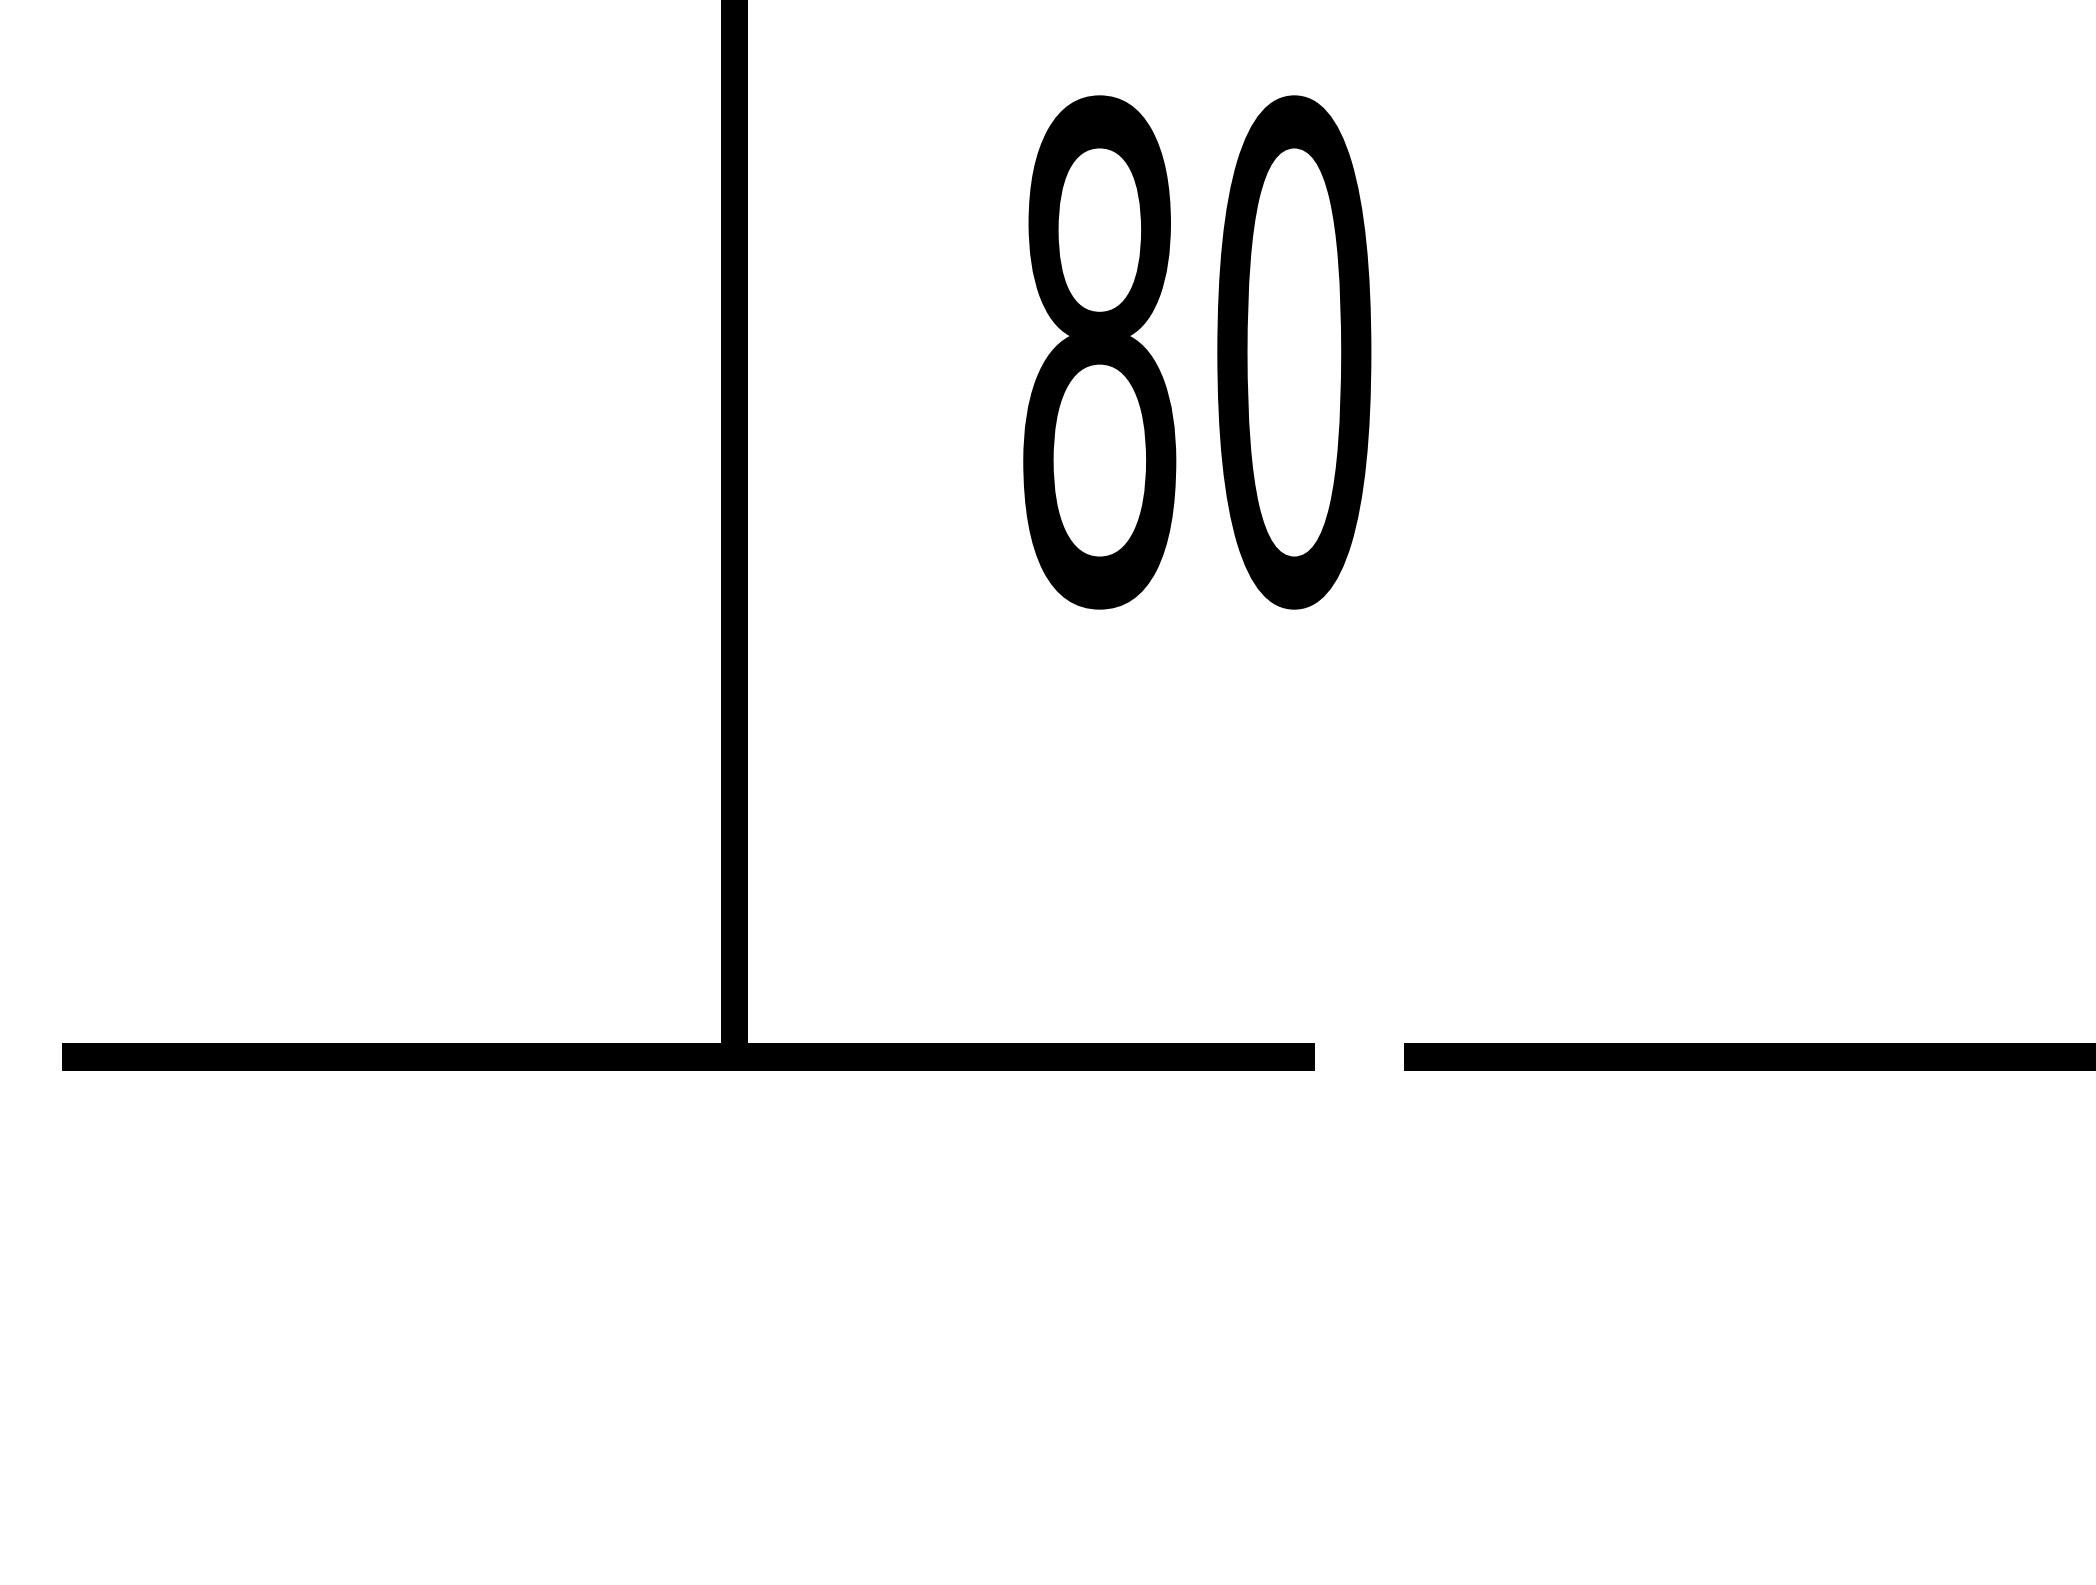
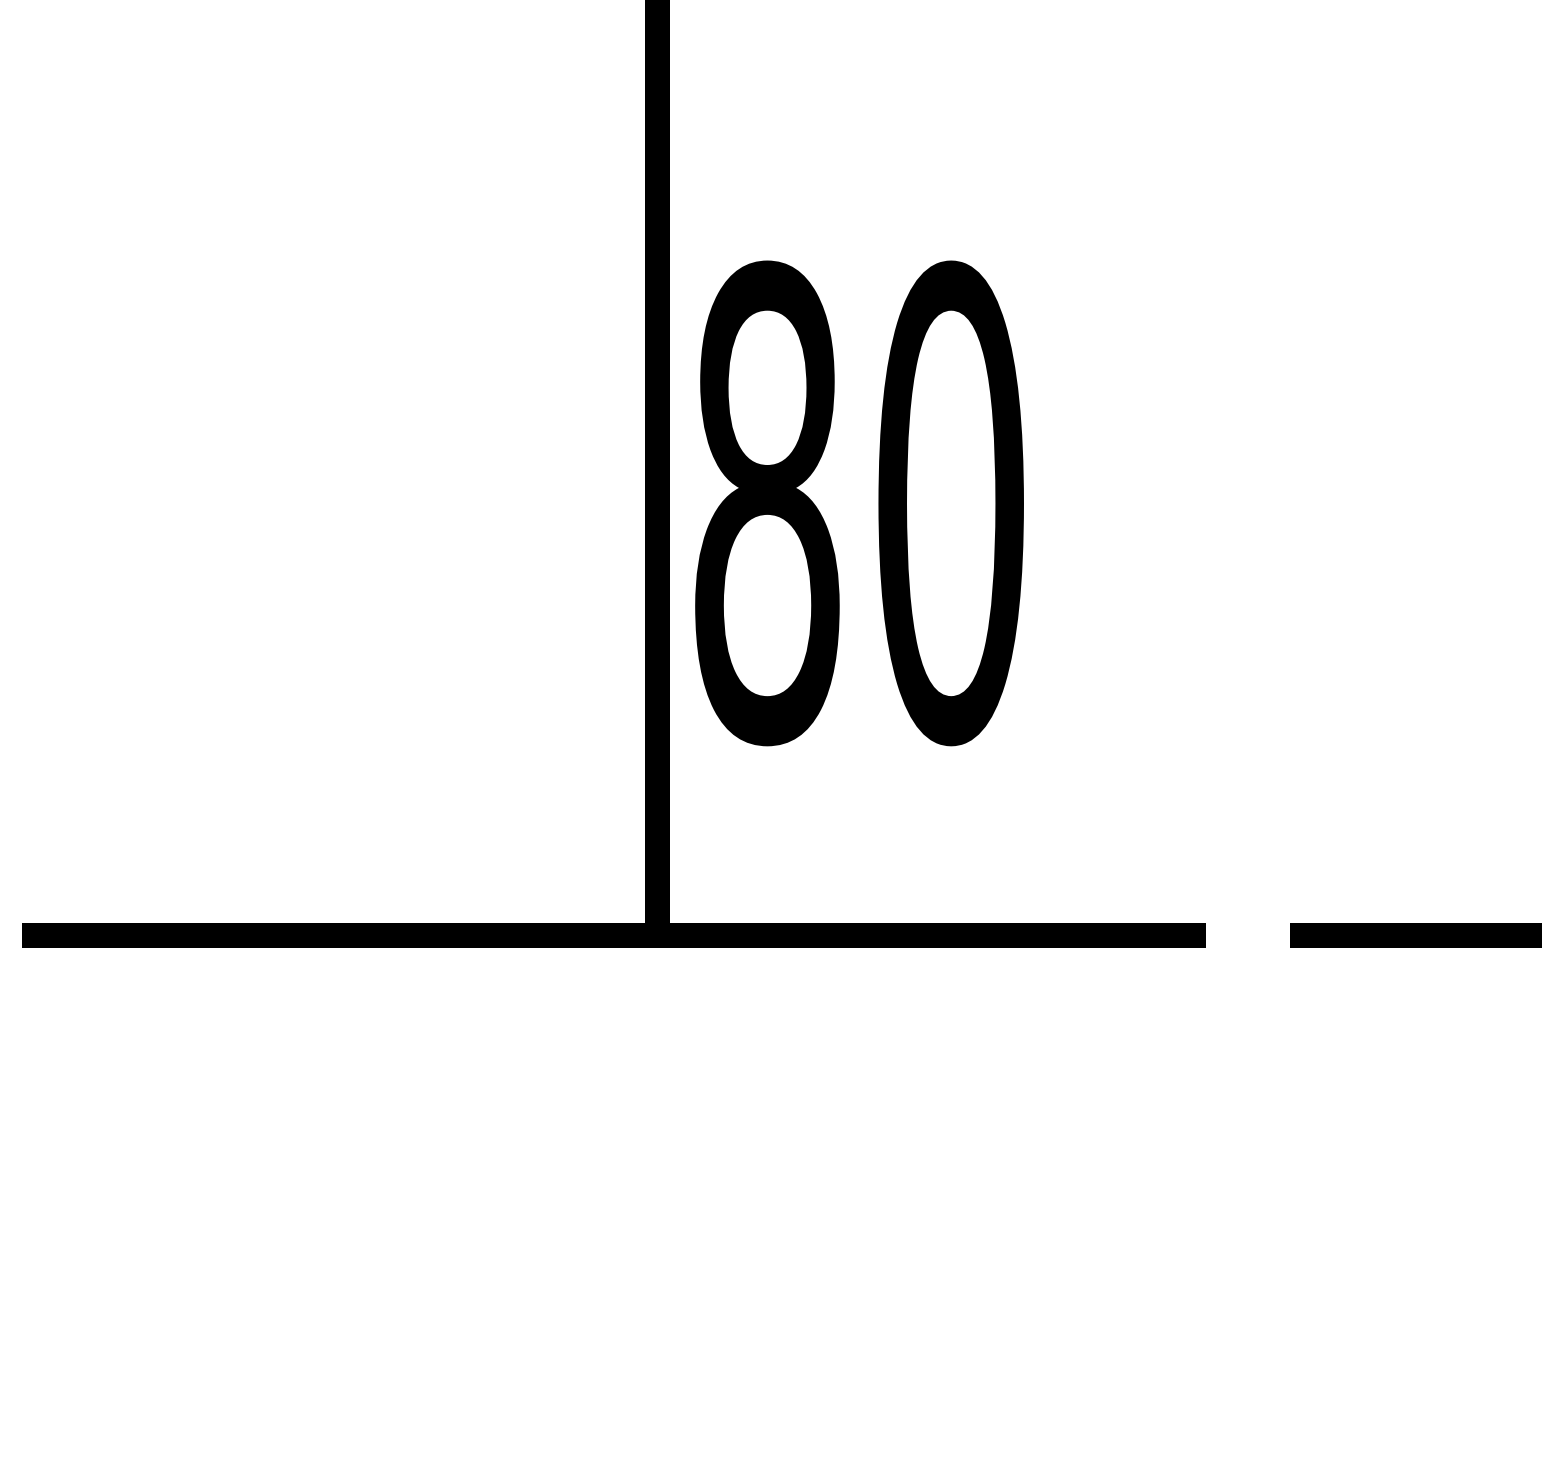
text: (1197, 352) -> (859, 503), moved

